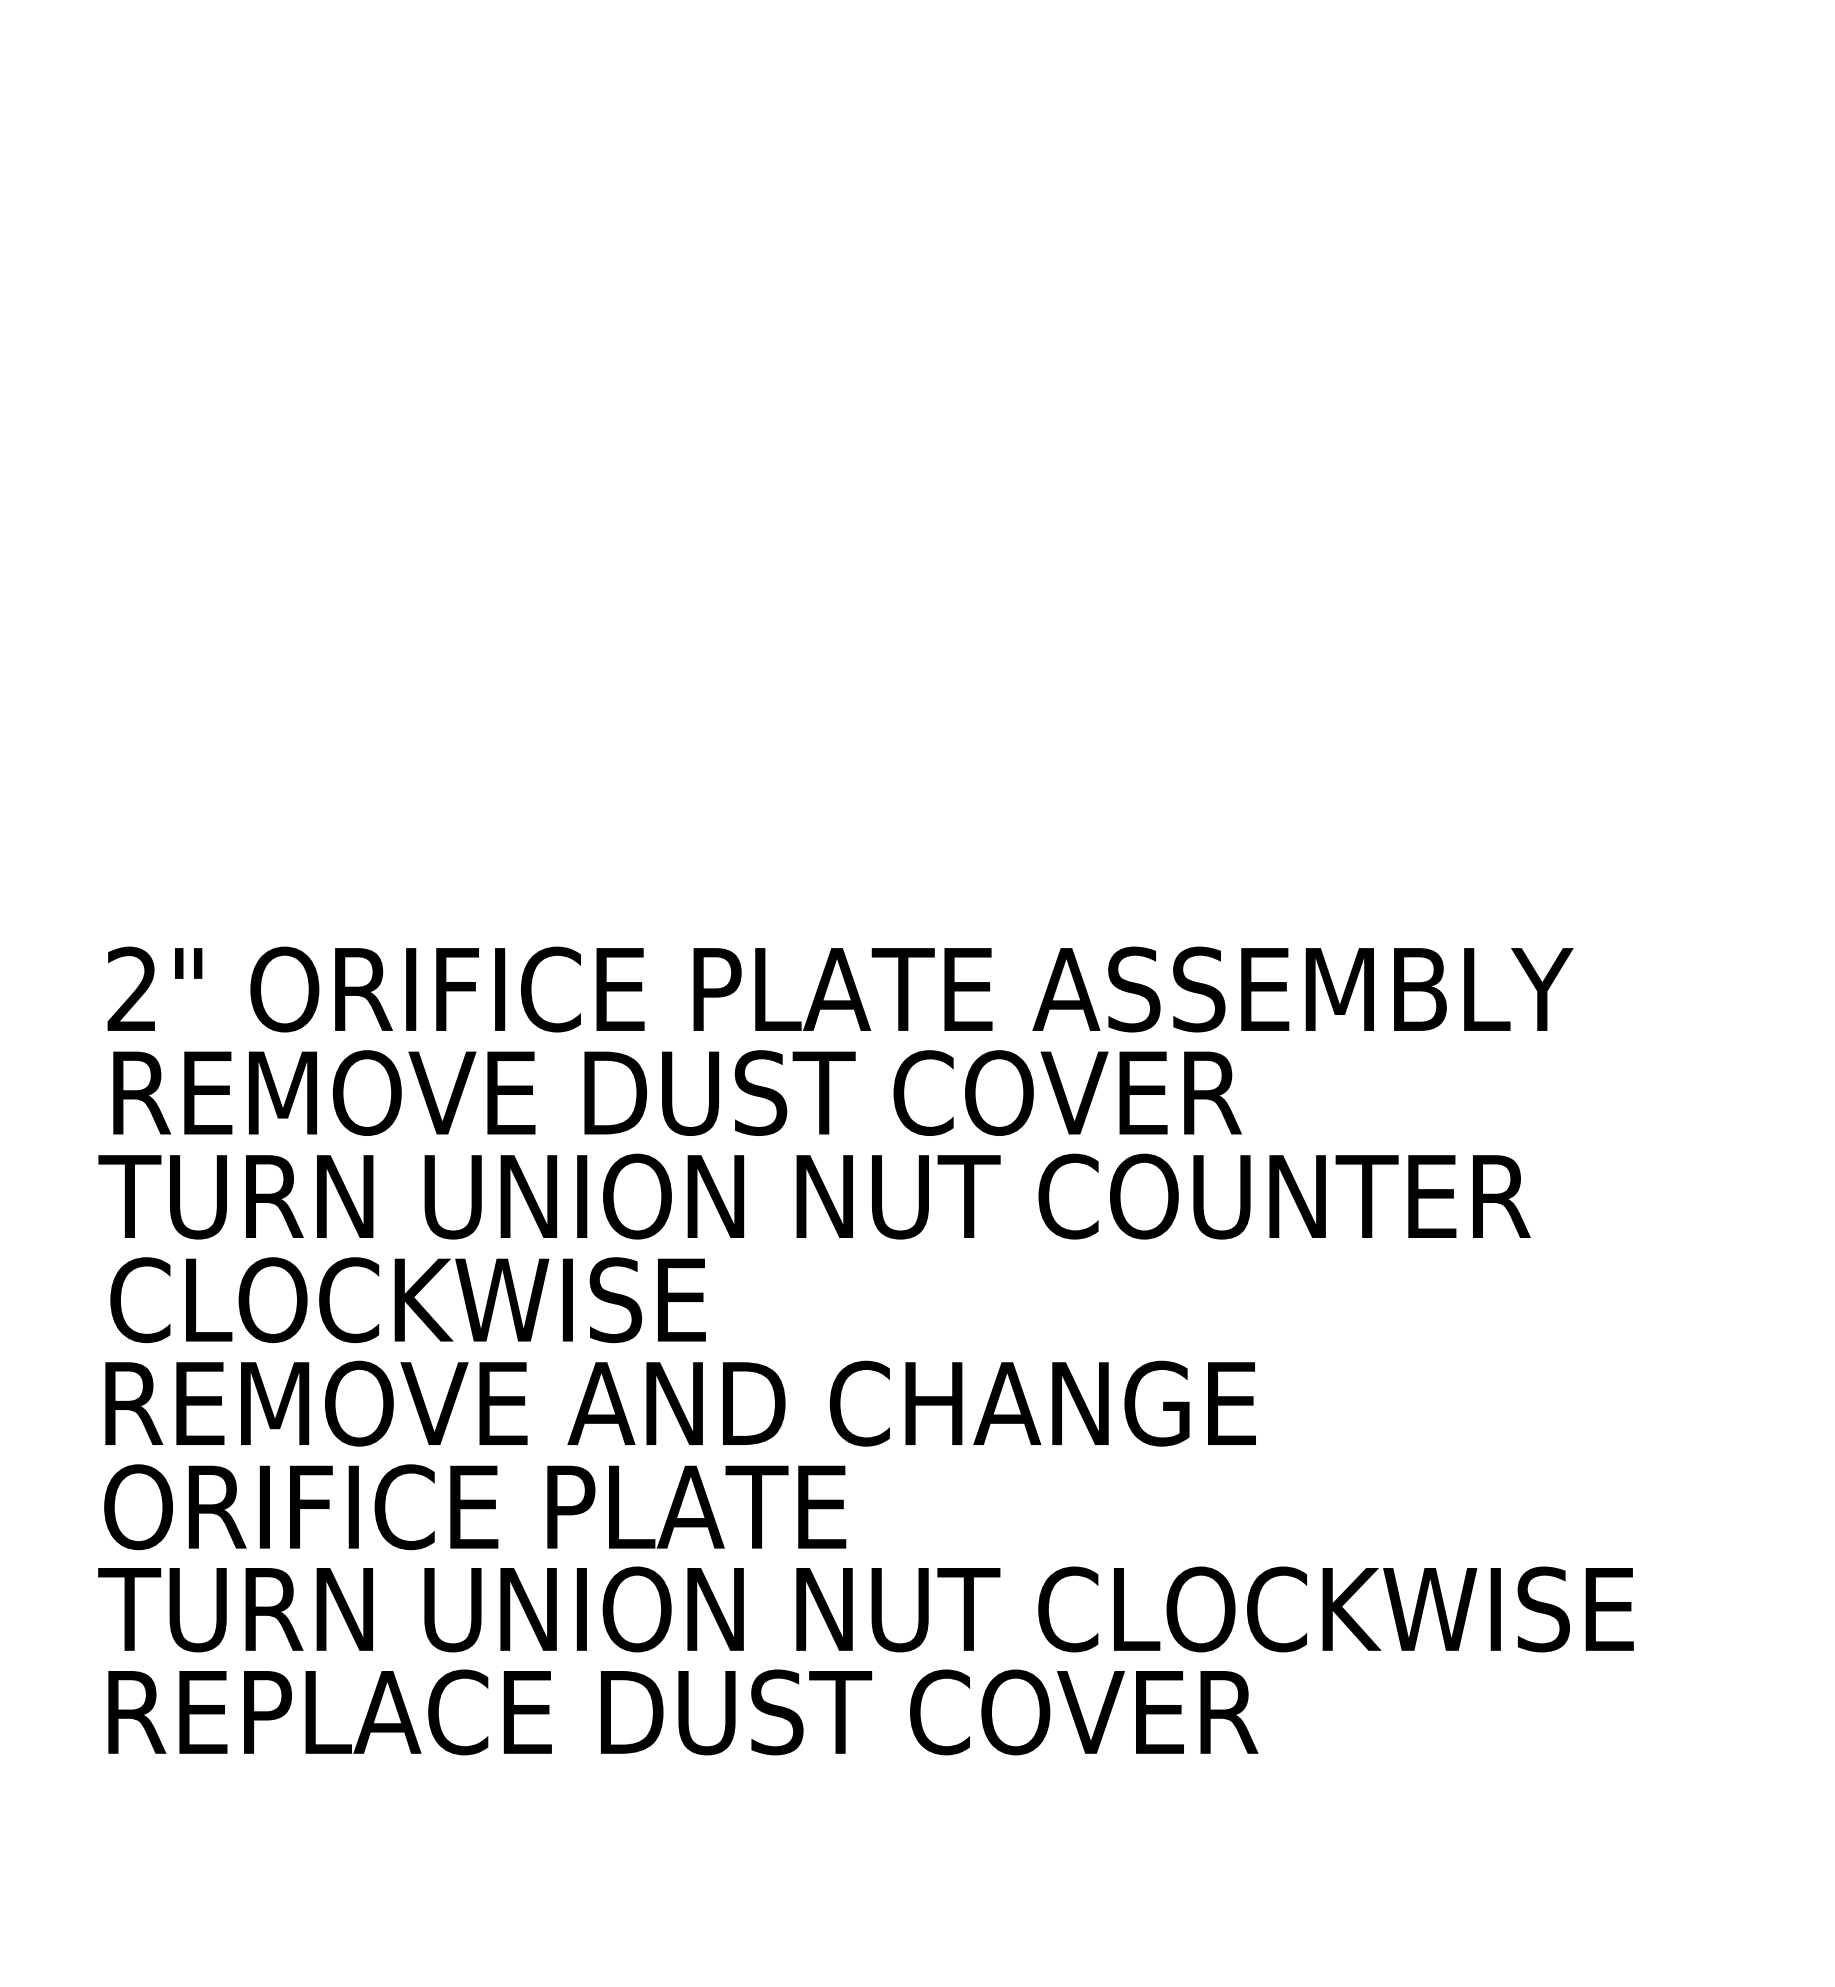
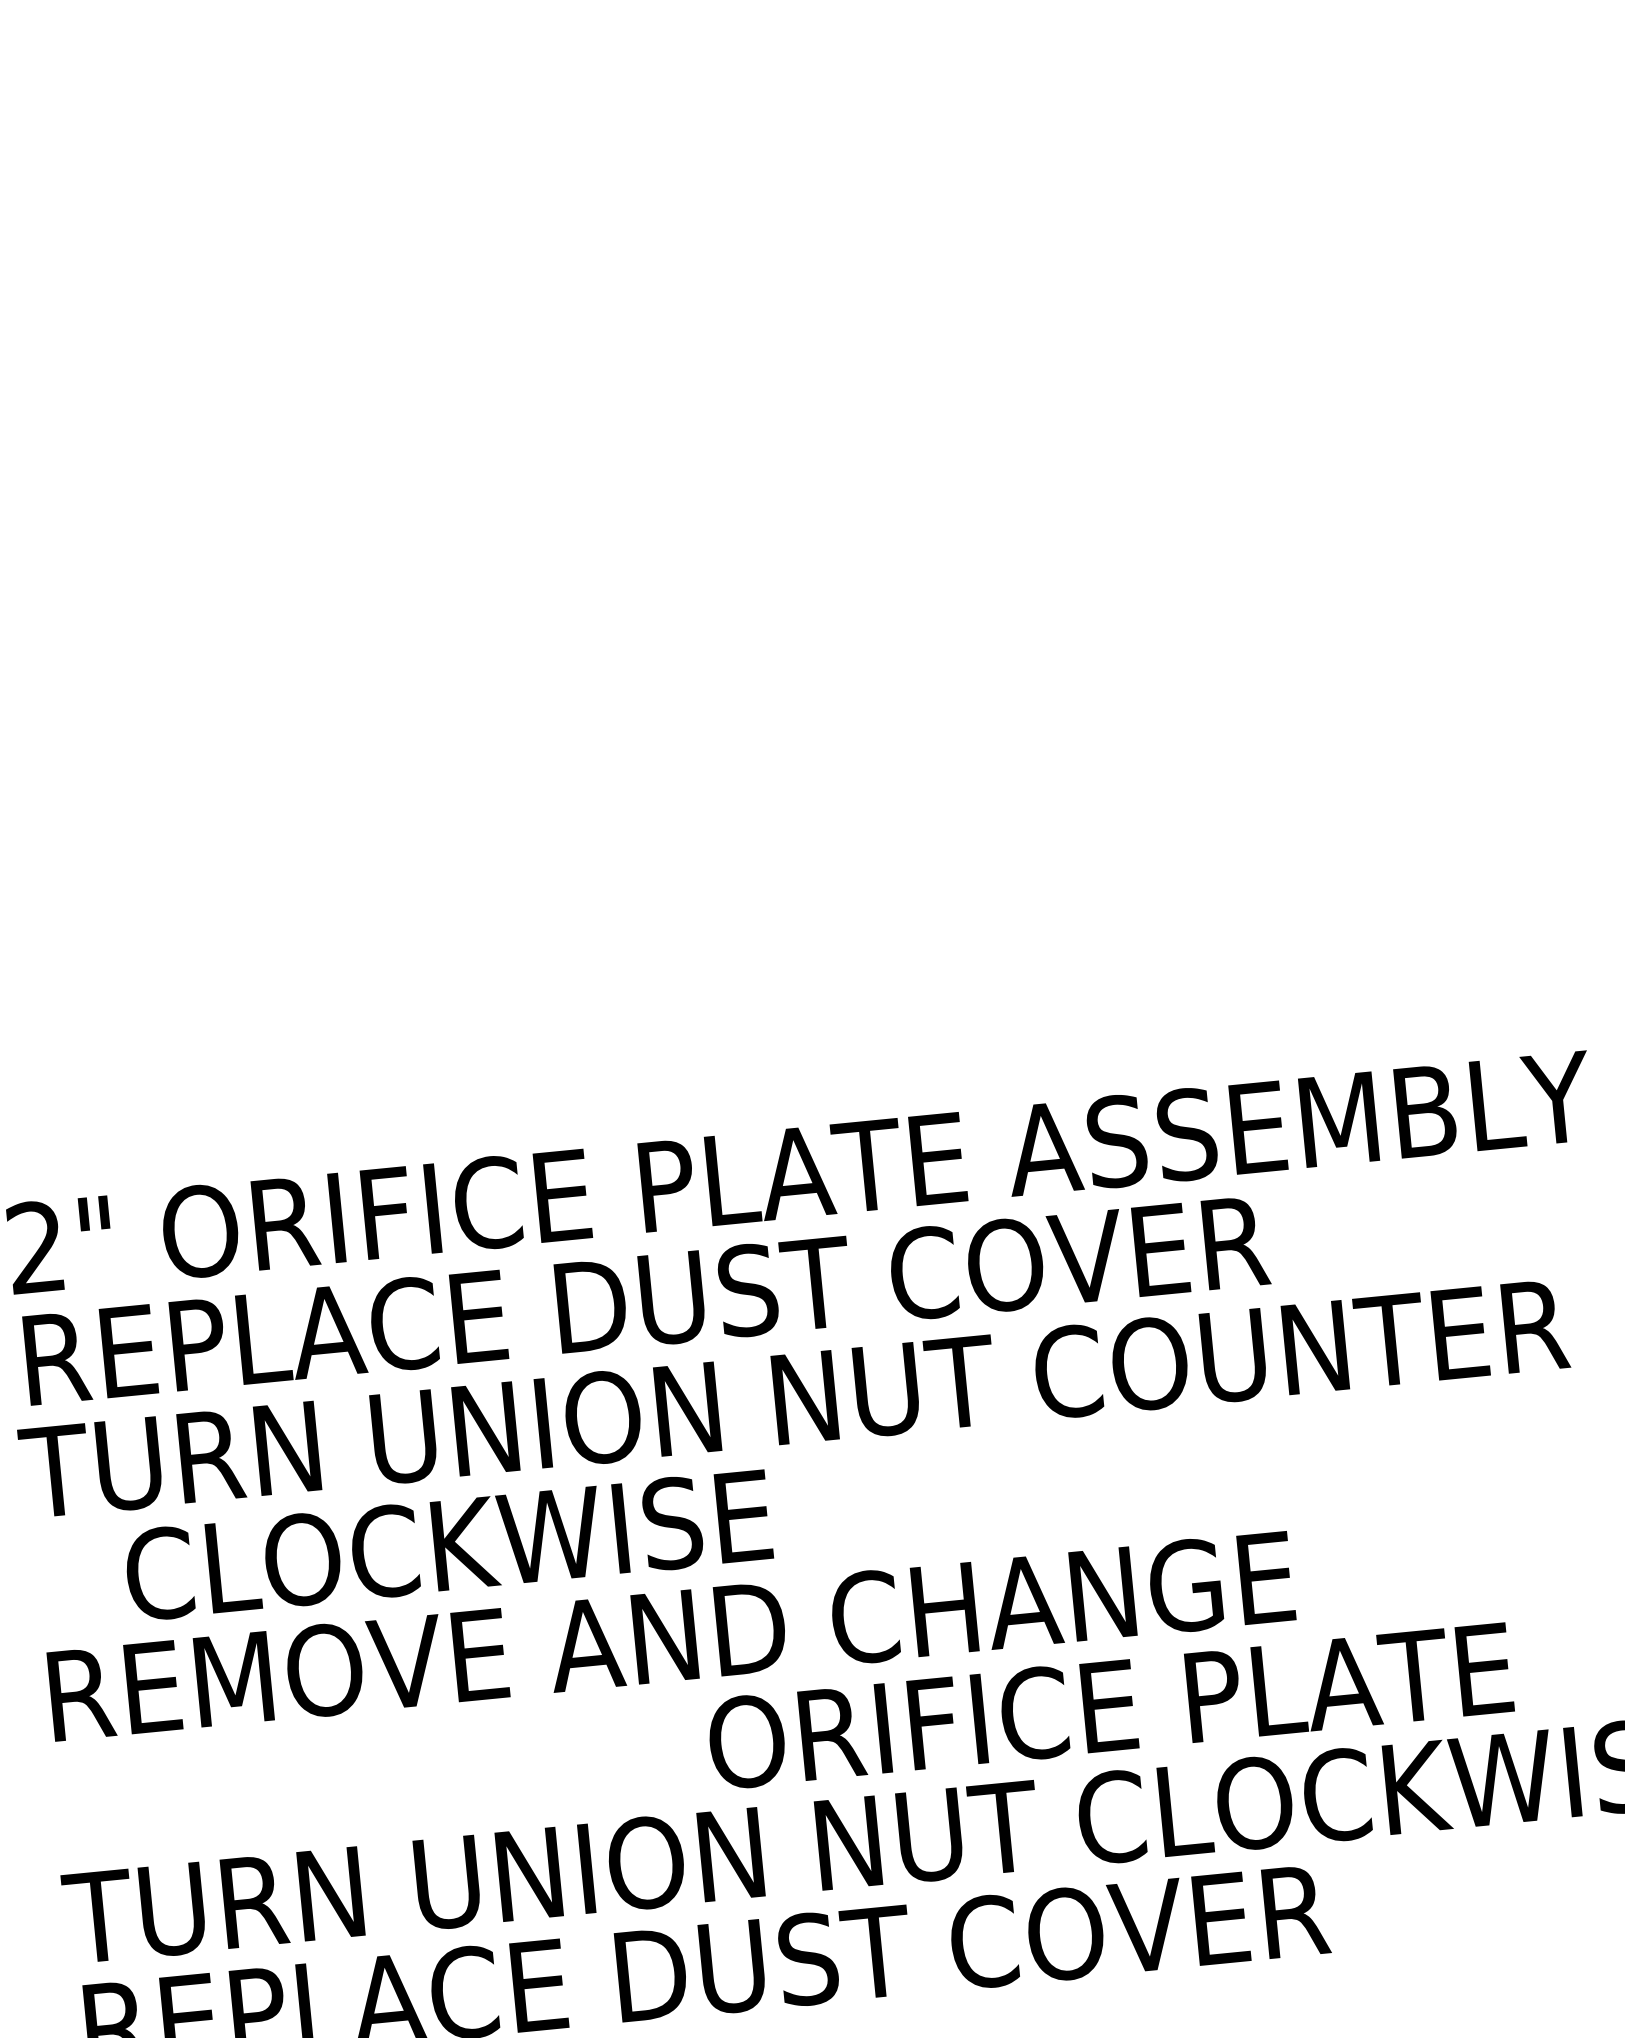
text: (760, 1092) -> (724, 1292), REMOVE DUST COVER -> REPLACE DUST COVER
text: (407, 1300) -> (447, 1545), moved
text: (475, 1507) -> (1110, 1706), moved

